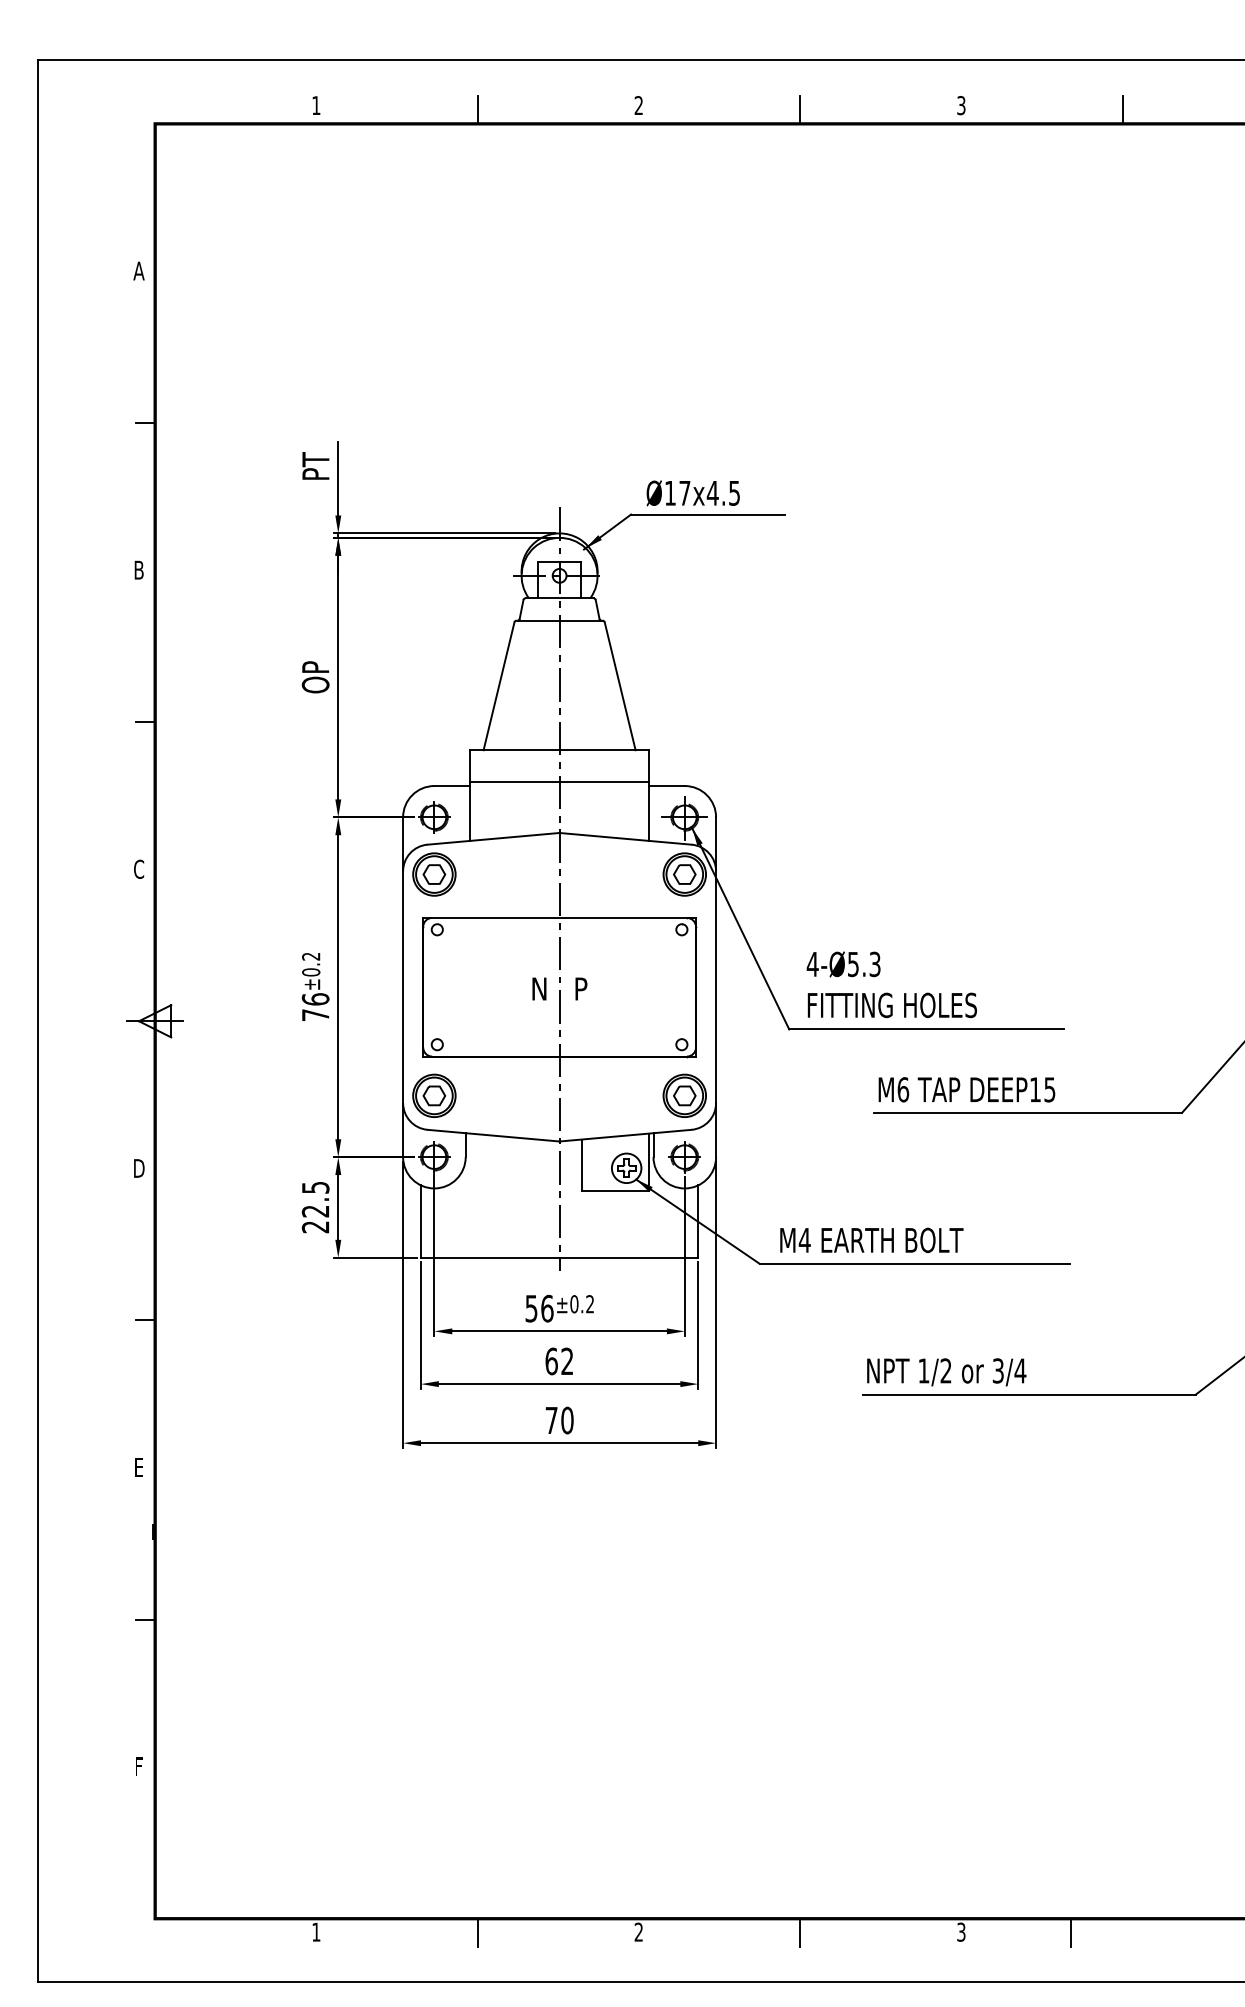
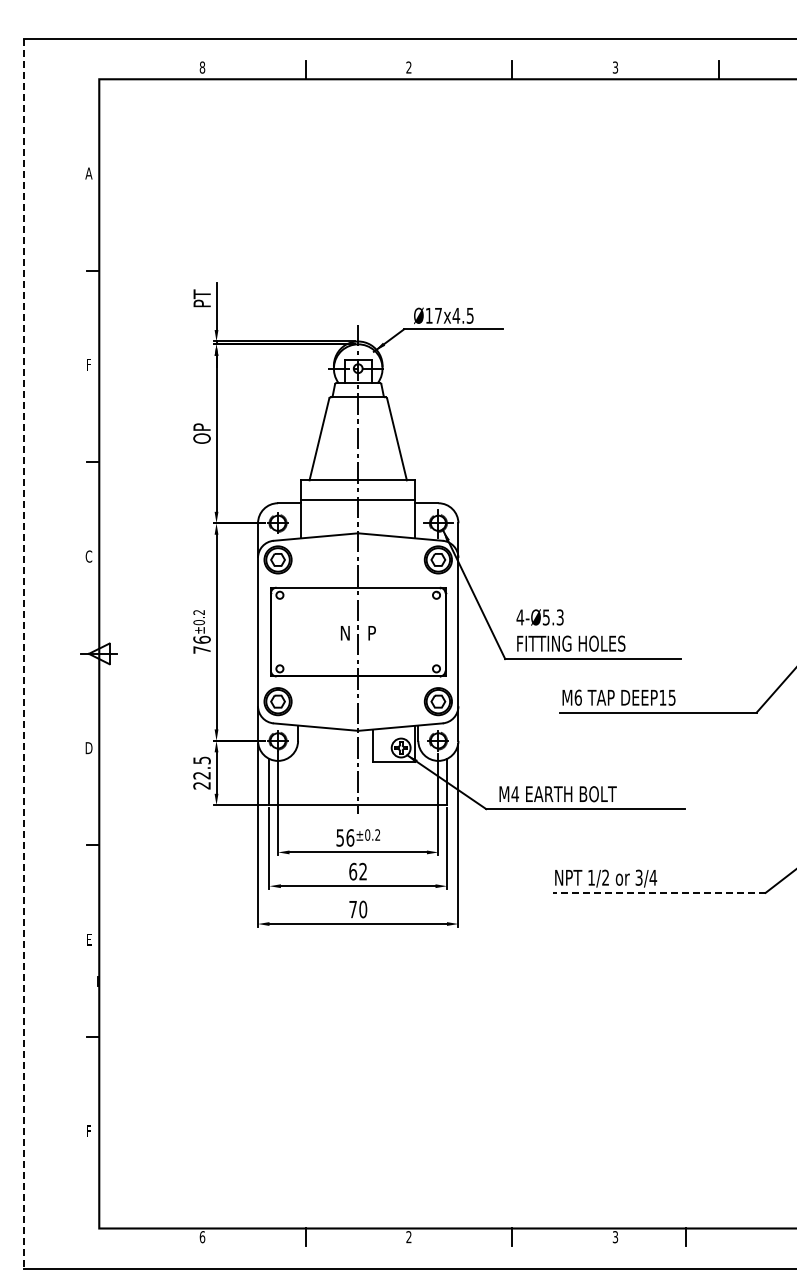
text: (316, 105) -> (202, 67), 1 -> 8
text: (138, 569) -> (88, 364), B -> F
line: (36, 1022) -> (23, 654), solid -> dashed
line: (1028, 1393) -> (658, 892), solid -> dashed
text: (316, 1932) -> (202, 1237), 1 -> 6

